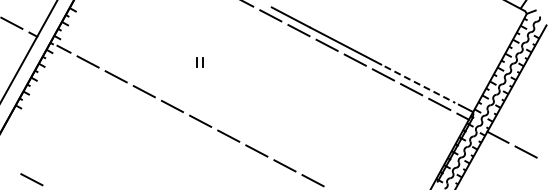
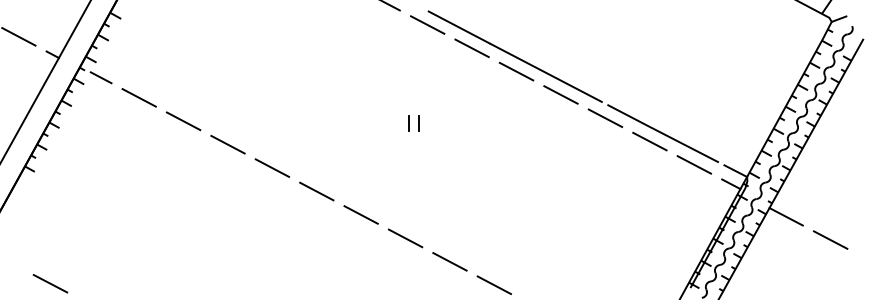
part: (199, 62) -> (412, 123), moved
line: (420, 84) -> (663, 133), dashed -> solid

